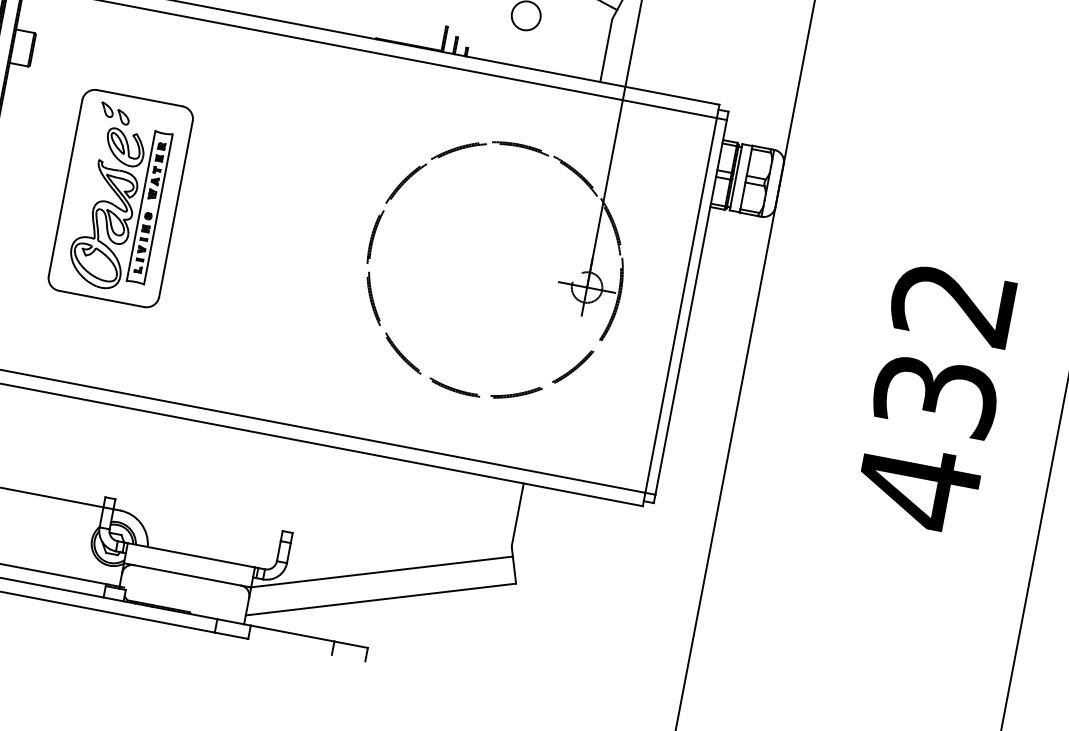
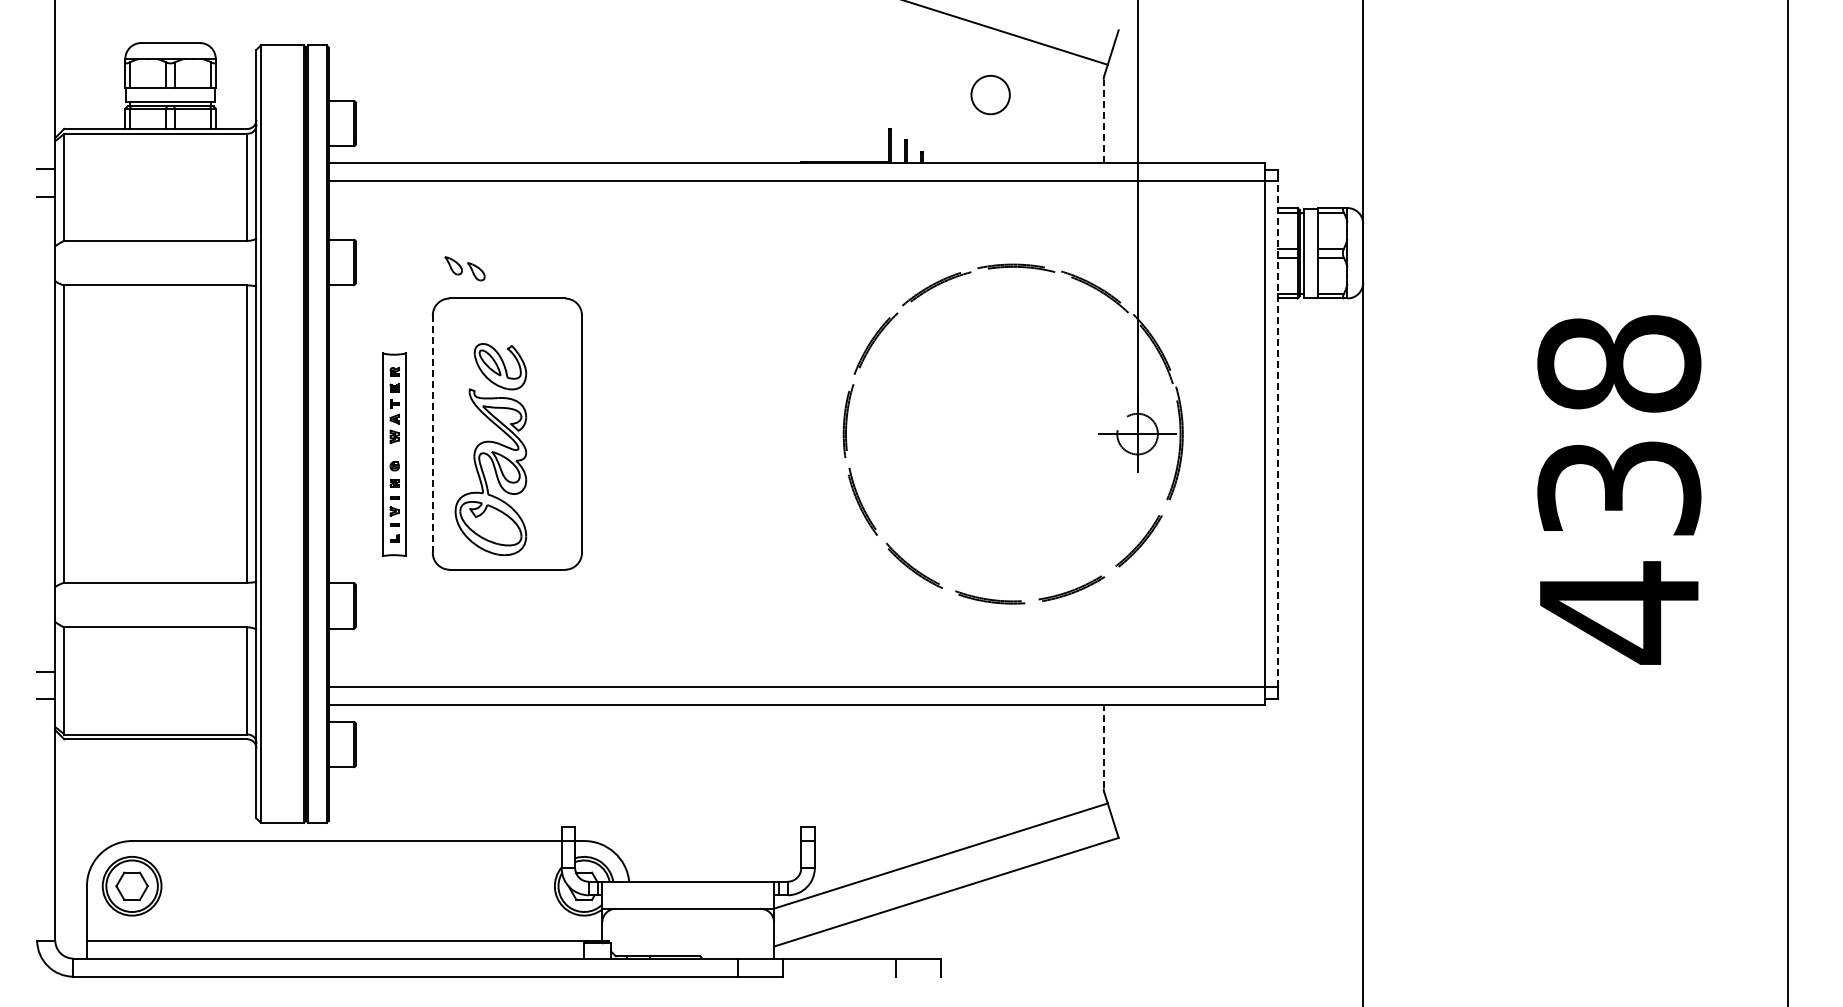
line: (605, 51) -> (1103, 121), solid -> dashed
part: (114, 113) -> (464, 268), moved
line: (65, 188) -> (432, 434), solid -> dashed
part: (149, 207) -> (394, 454), moved
text: (953, 303) -> (1619, 363), 432 -> 438
line: (691, 306) -> (1278, 433), solid -> dashed
line: (517, 513) -> (1103, 746), solid -> dashed

